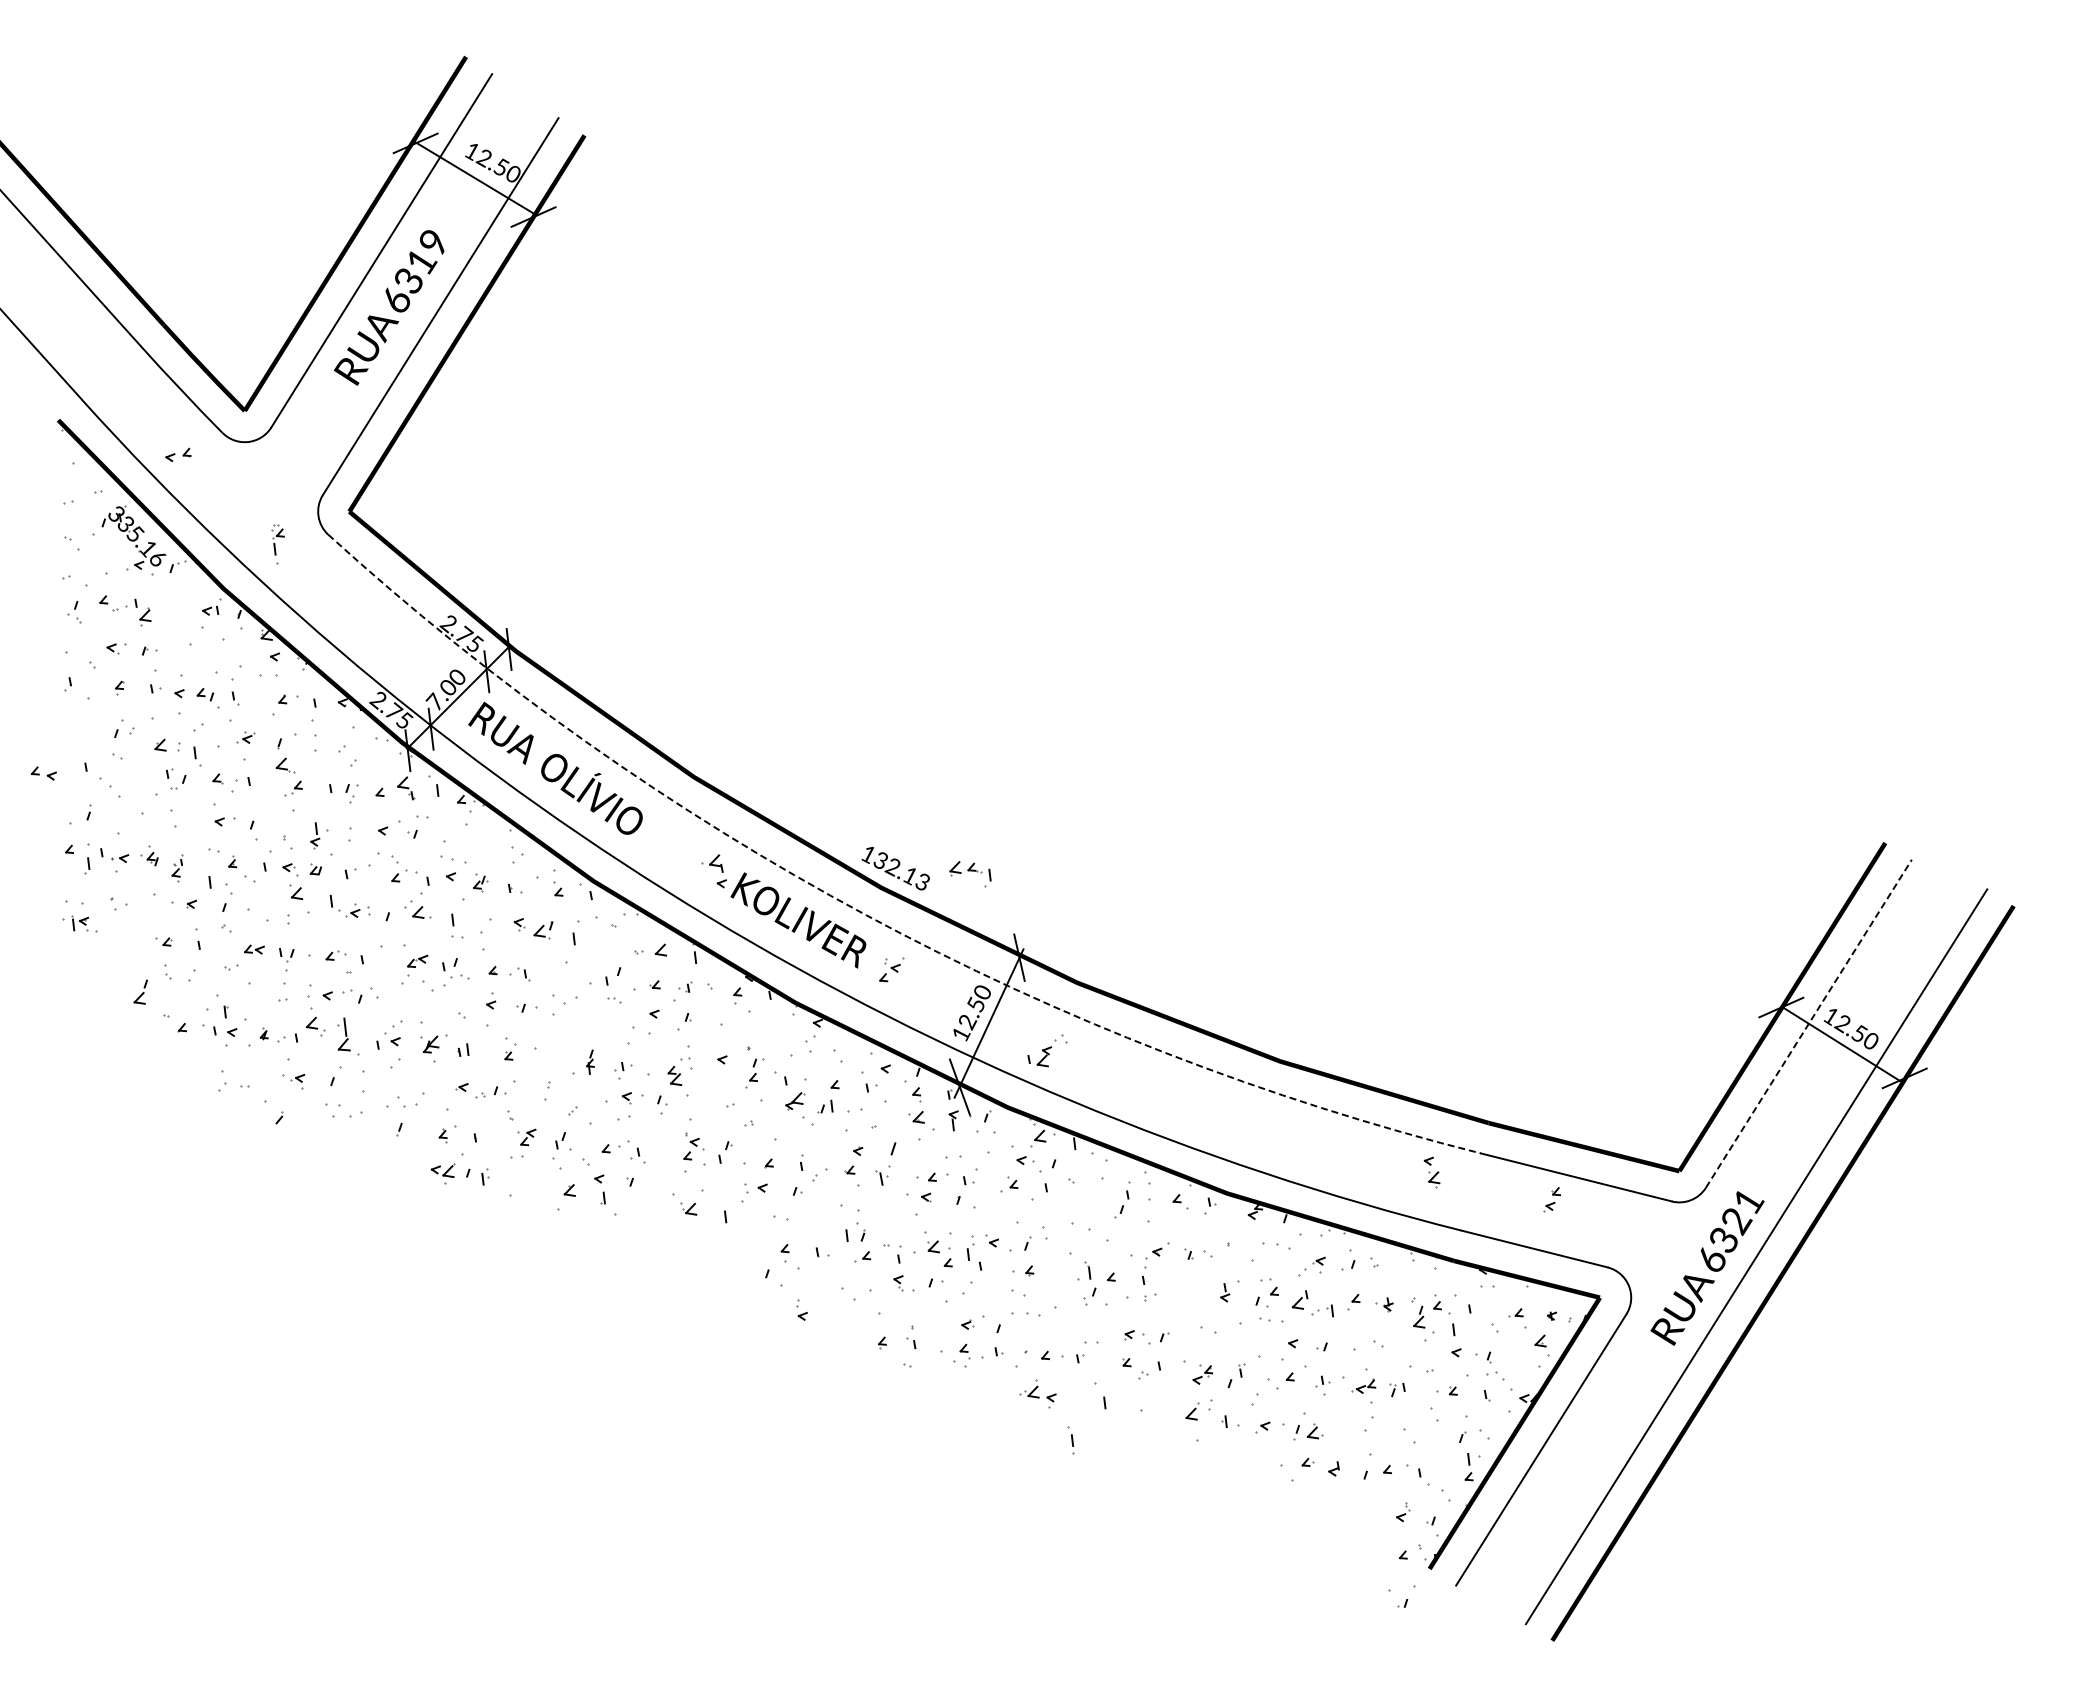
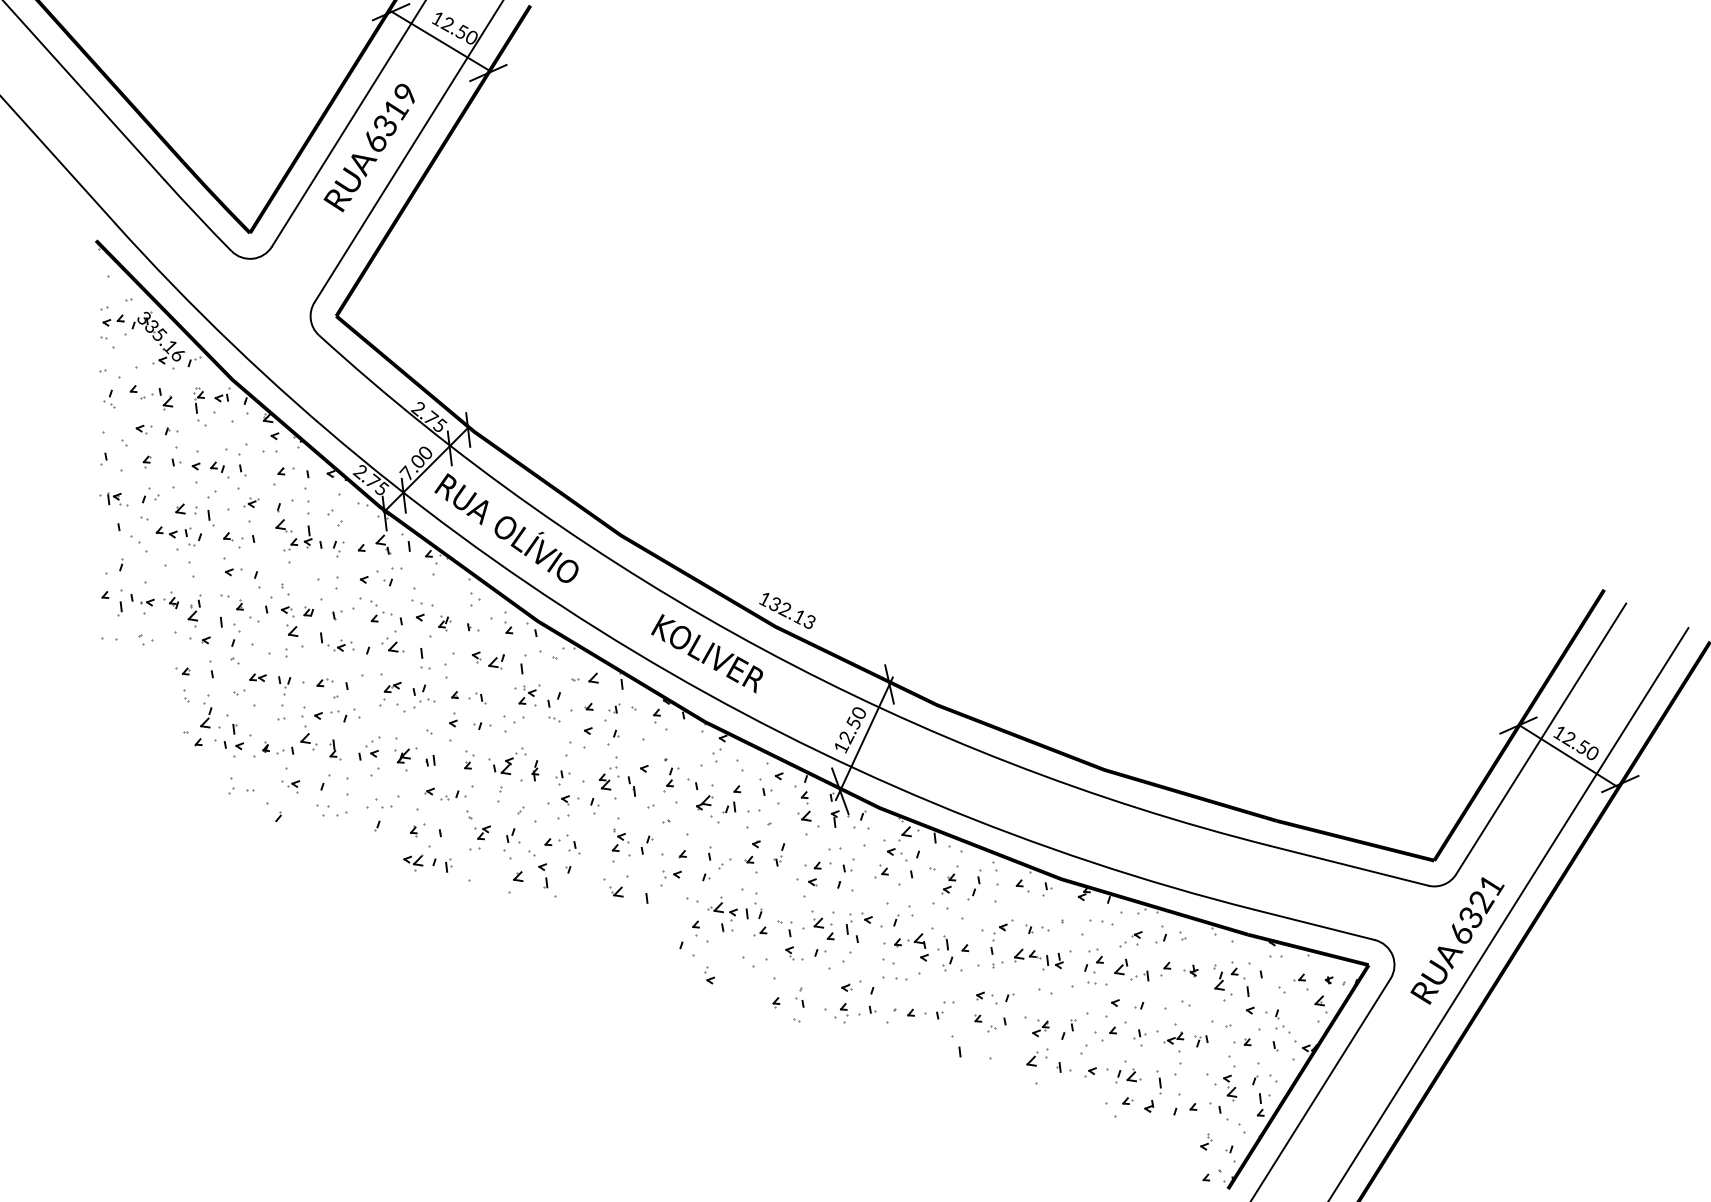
part: (178, 454) -> (113, 320), moved
part: (277, 544) -> (198, 404), moved
part: (43, 773) -> (166, 532), moved
part: (315, 835) -> (308, 536), moved
part: (177, 868) -> (194, 610), size x1.43
part: (713, 871) -> (917, 947), moved
part: (970, 874) -> (1031, 959), moved
arc: (866, 915) -> (763, 649), dashed -> solid
part: (79, 923) -> (113, 498), moved
part: (891, 969) -> (528, 694), moved
part: (140, 991) -> (206, 717), moved
line: (1808, 1023) -> (1540, 738), dashed -> solid
part: (348, 1036) -> (335, 749), size x0.62
part: (1047, 1050) -> (509, 761), moved
part: (707, 1081) -> (631, 786), added
part: (885, 1164) -> (778, 855), size x0.62
part: (1431, 1172) -> (1229, 1087), moved
part: (1551, 1199) -> (948, 884), moved
part: (1037, 1393) -> (721, 908), moved
part: (1070, 1440) -> (1158, 1082), moved

